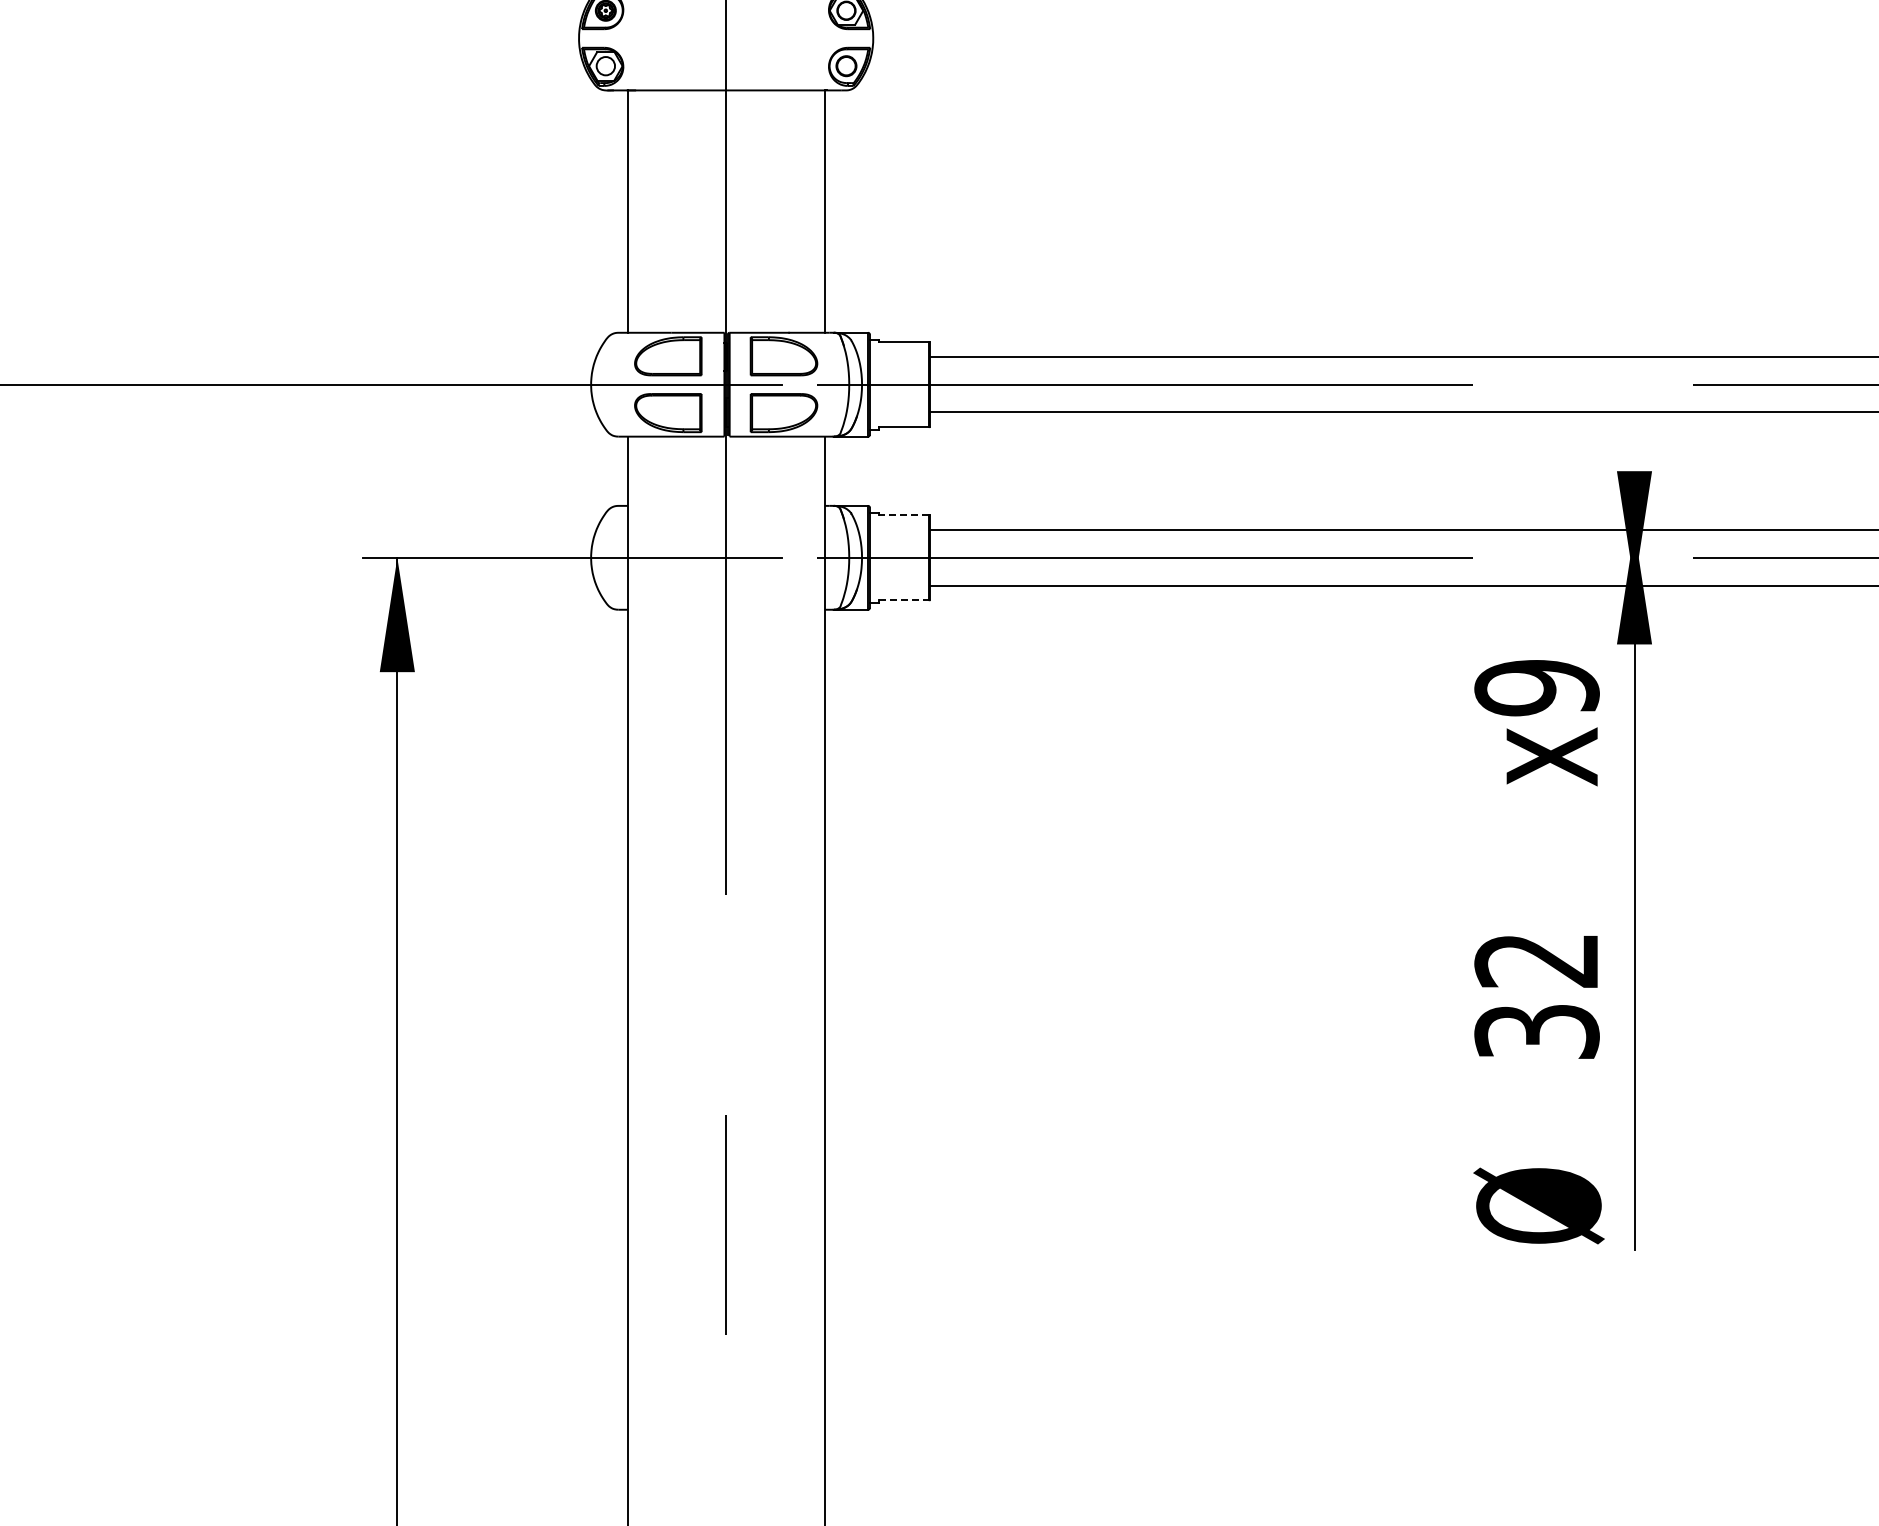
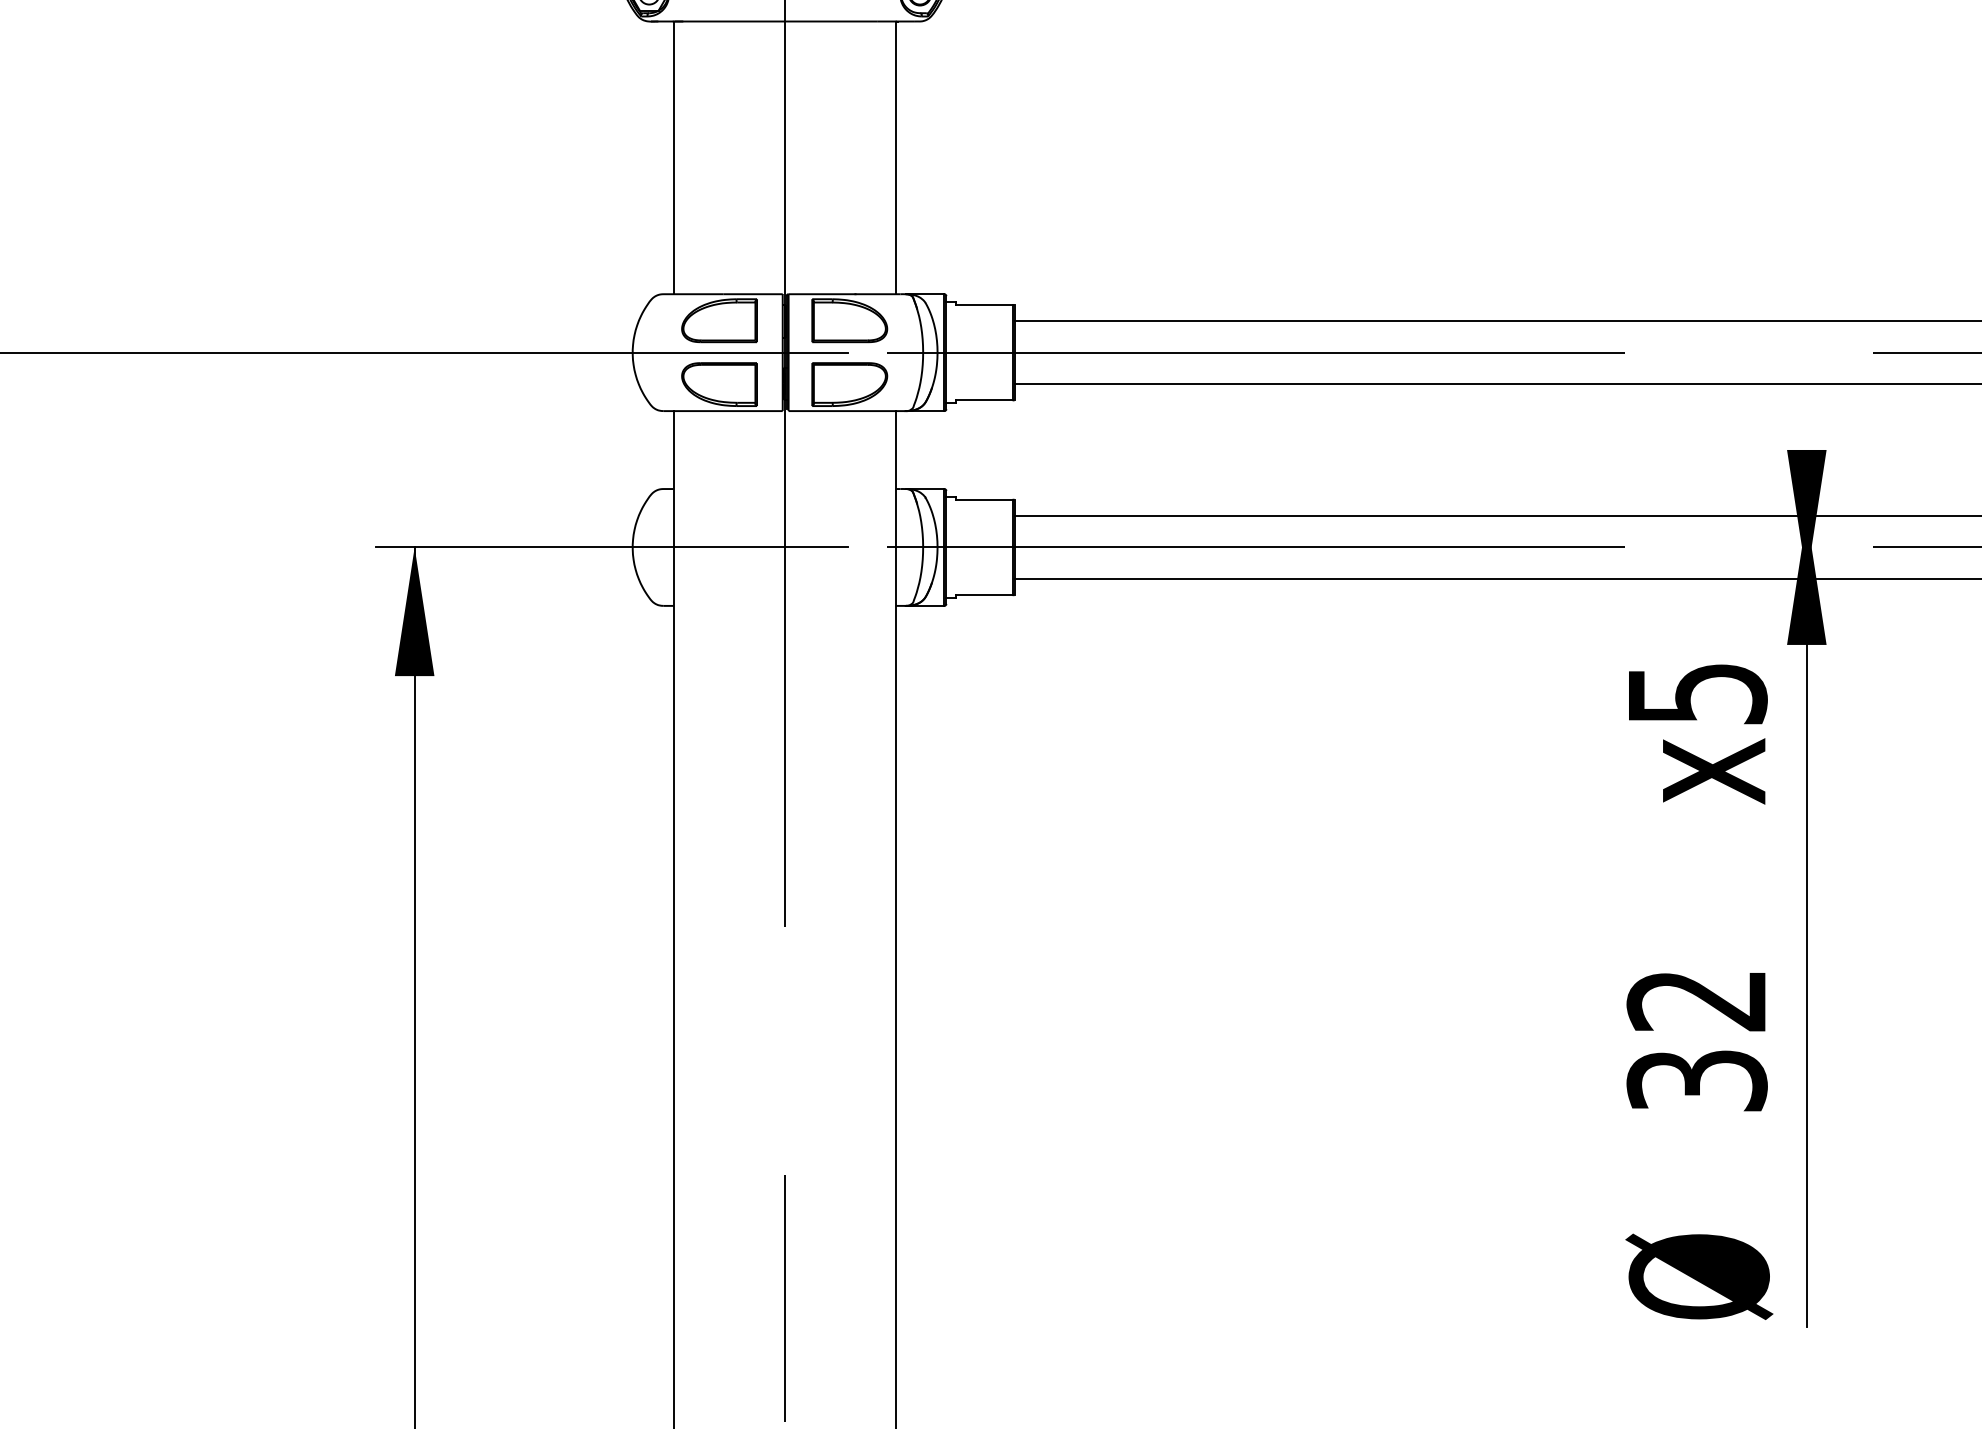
line: (903, 515) -> (984, 499), dashed -> solid
line: (904, 600) -> (985, 595), dashed -> solid
text: (1536, 688) -> (1696, 694), x9 -> x5

